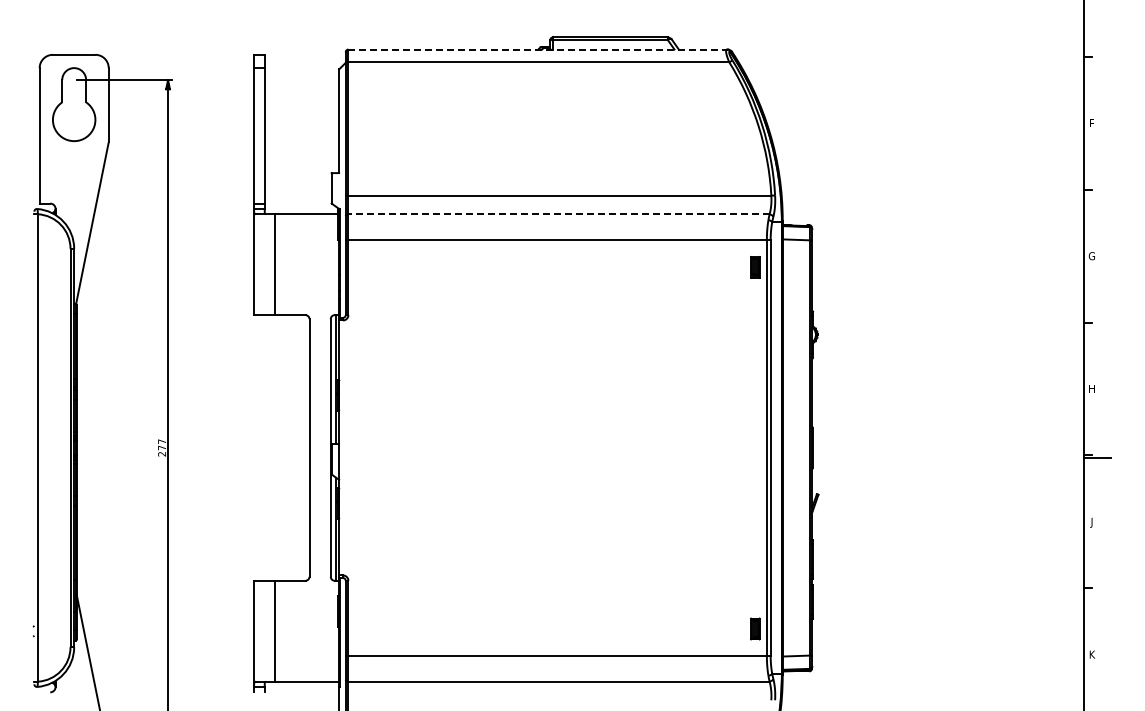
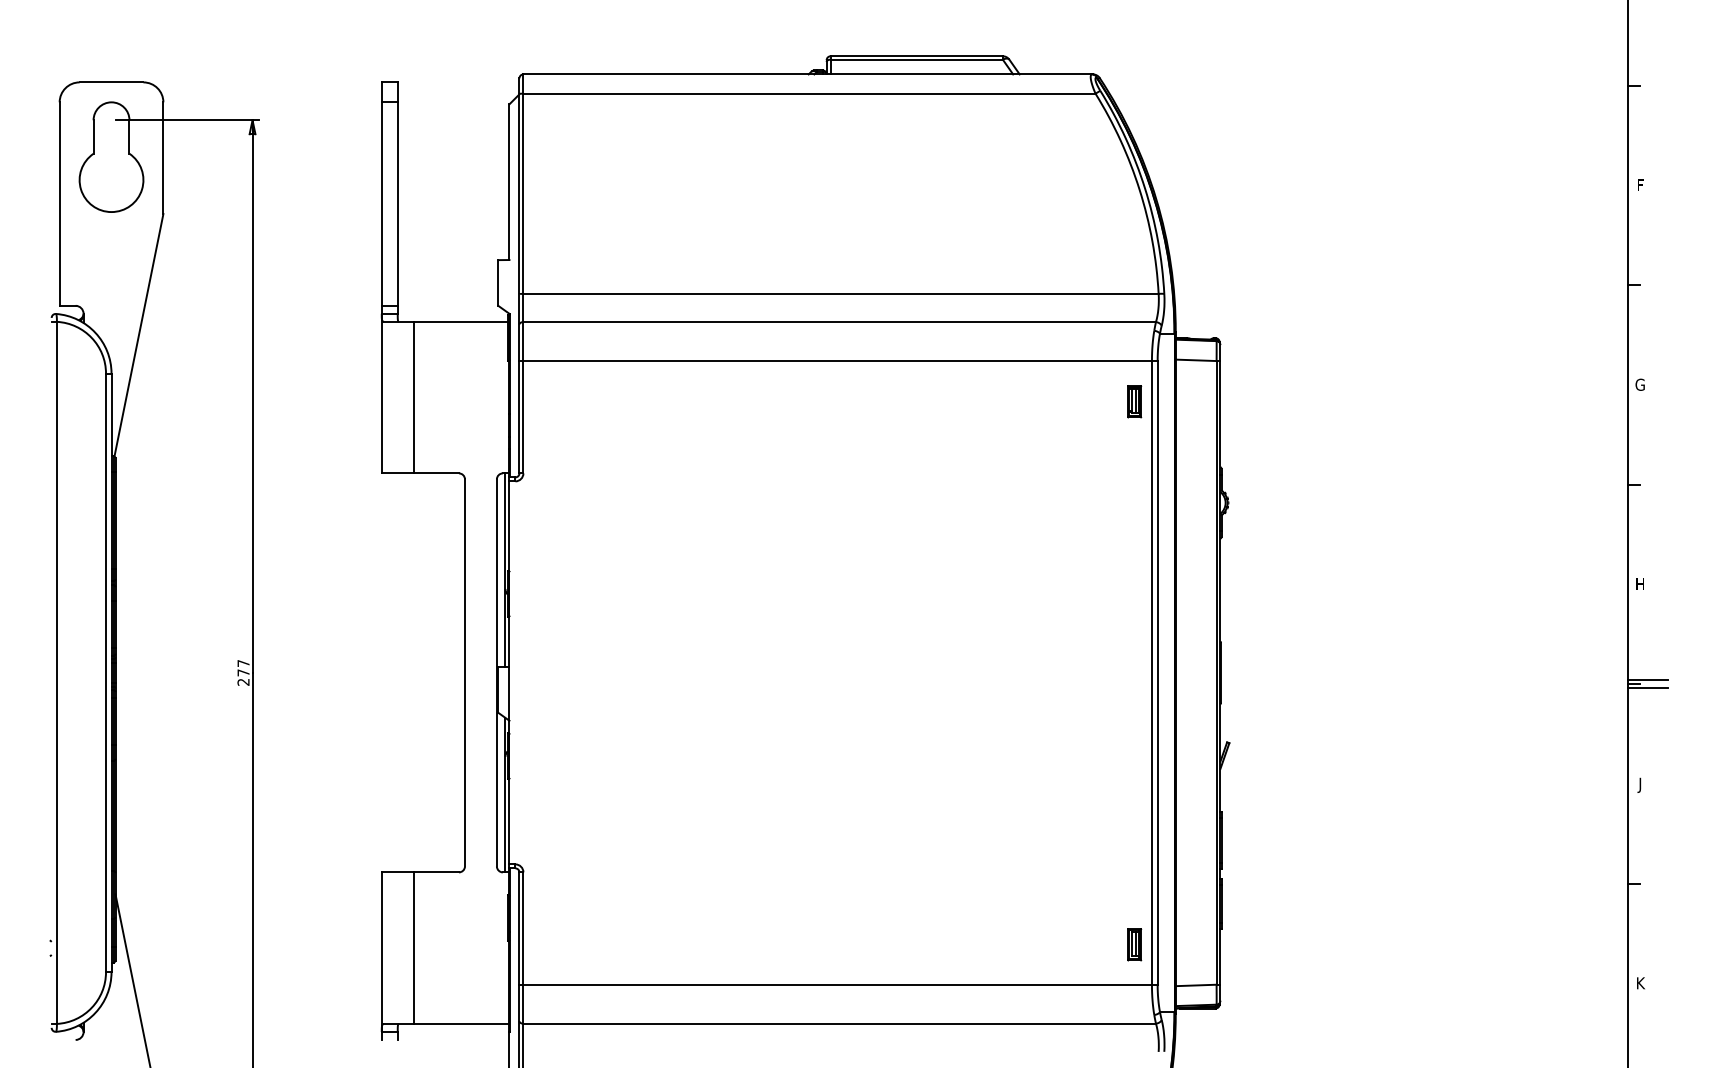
line: (538, 49) -> (808, 74), dashed -> solid
line: (558, 214) -> (838, 322), dashed -> solid
line: (1097, 452) -> (1648, 679), added

